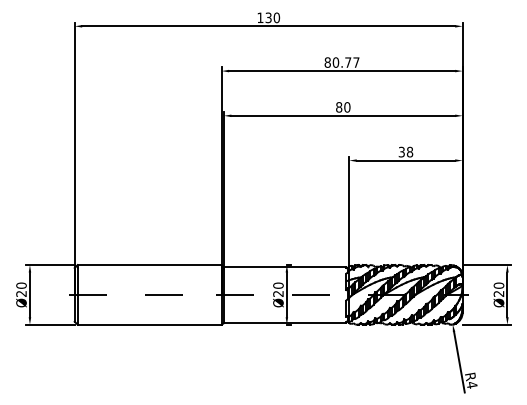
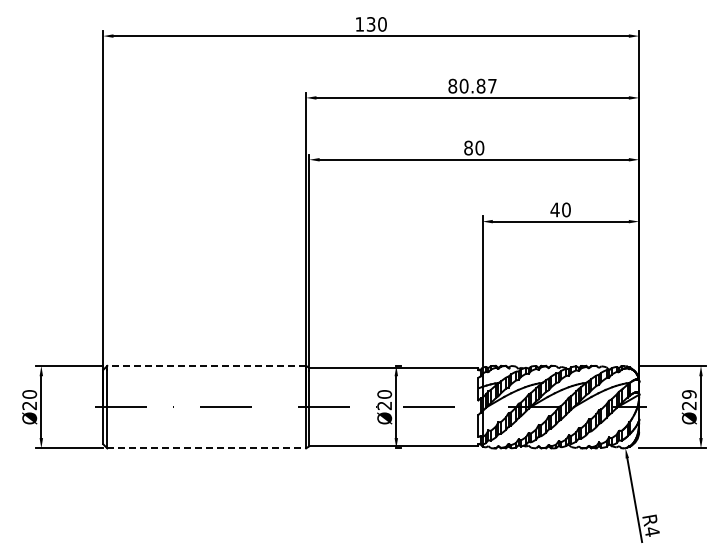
text: (347, 62) -> (480, 85), 80.77 -> 80.87
text: (405, 151) -> (560, 209), 38 -> 40
line: (149, 264) -> (206, 365), solid -> dashed
text: (499, 285) -> (689, 394), Ø20 -> Ø29
line: (150, 324) -> (207, 448), solid -> dashed

